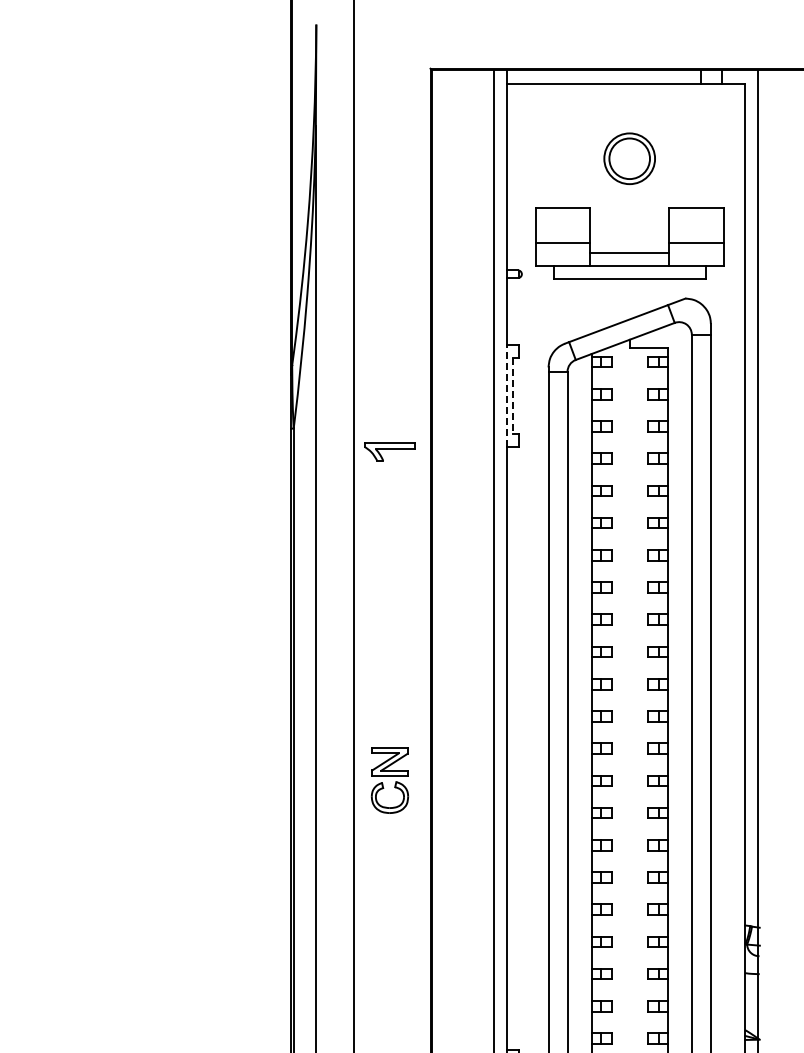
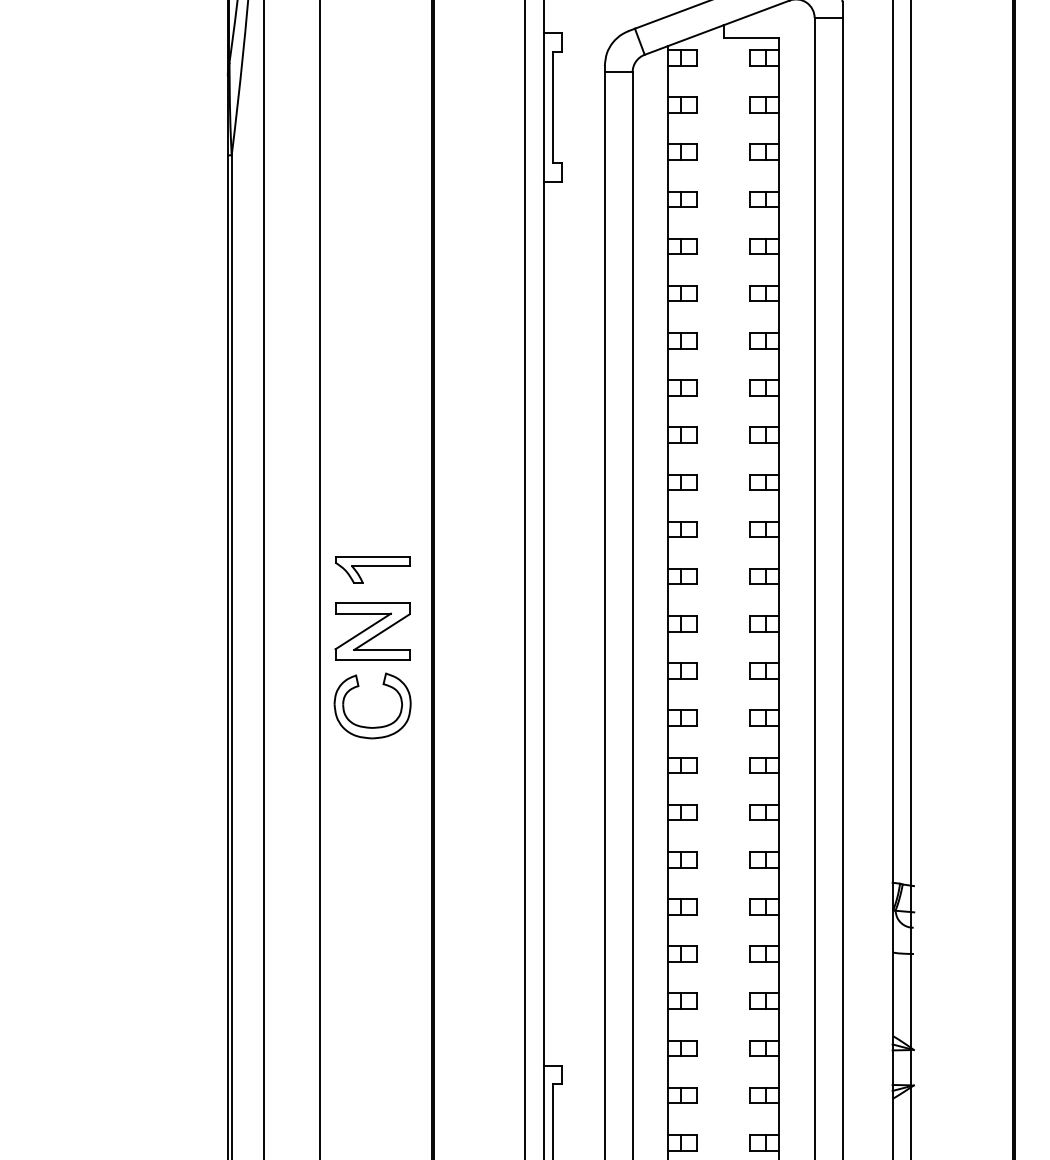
line: (506, 396) -> (543, 108), dashed -> solid
line: (513, 396) -> (553, 108), dashed -> solid
part: (389, 451) -> (371, 569), moved
part: (389, 780) -> (371, 670), size x1.43

